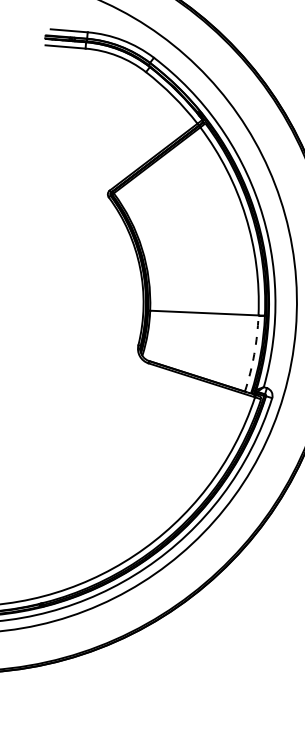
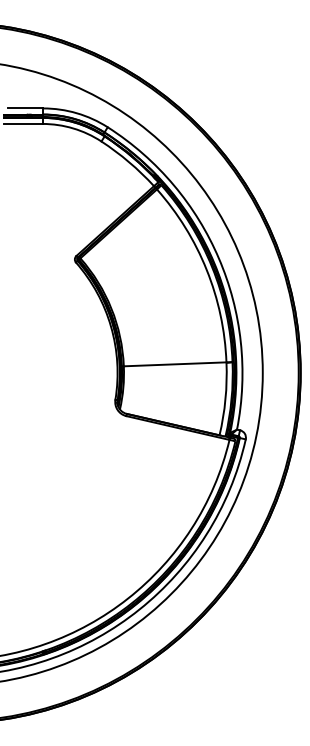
arc: (254, 354) -> (225, 399), dashed -> solid

